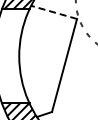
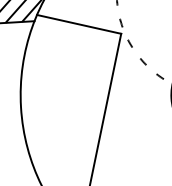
line: (54, 12) -> (79, 24), dashed -> solid

